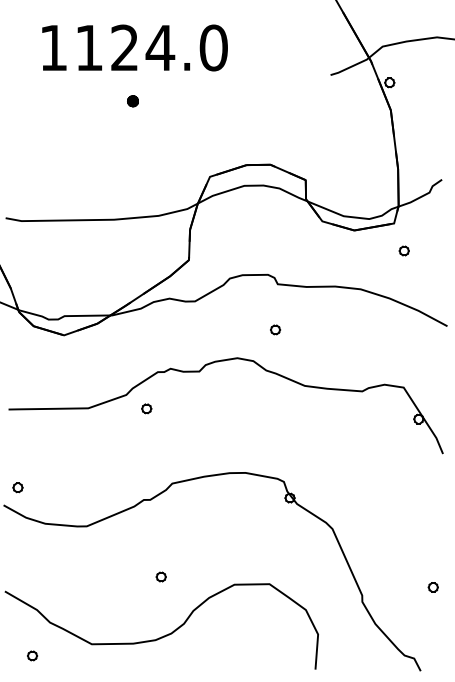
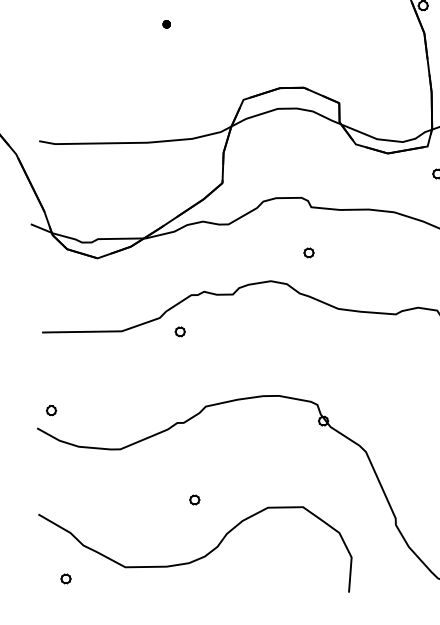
part: (133, 101) -> (167, 24), size x0.62

